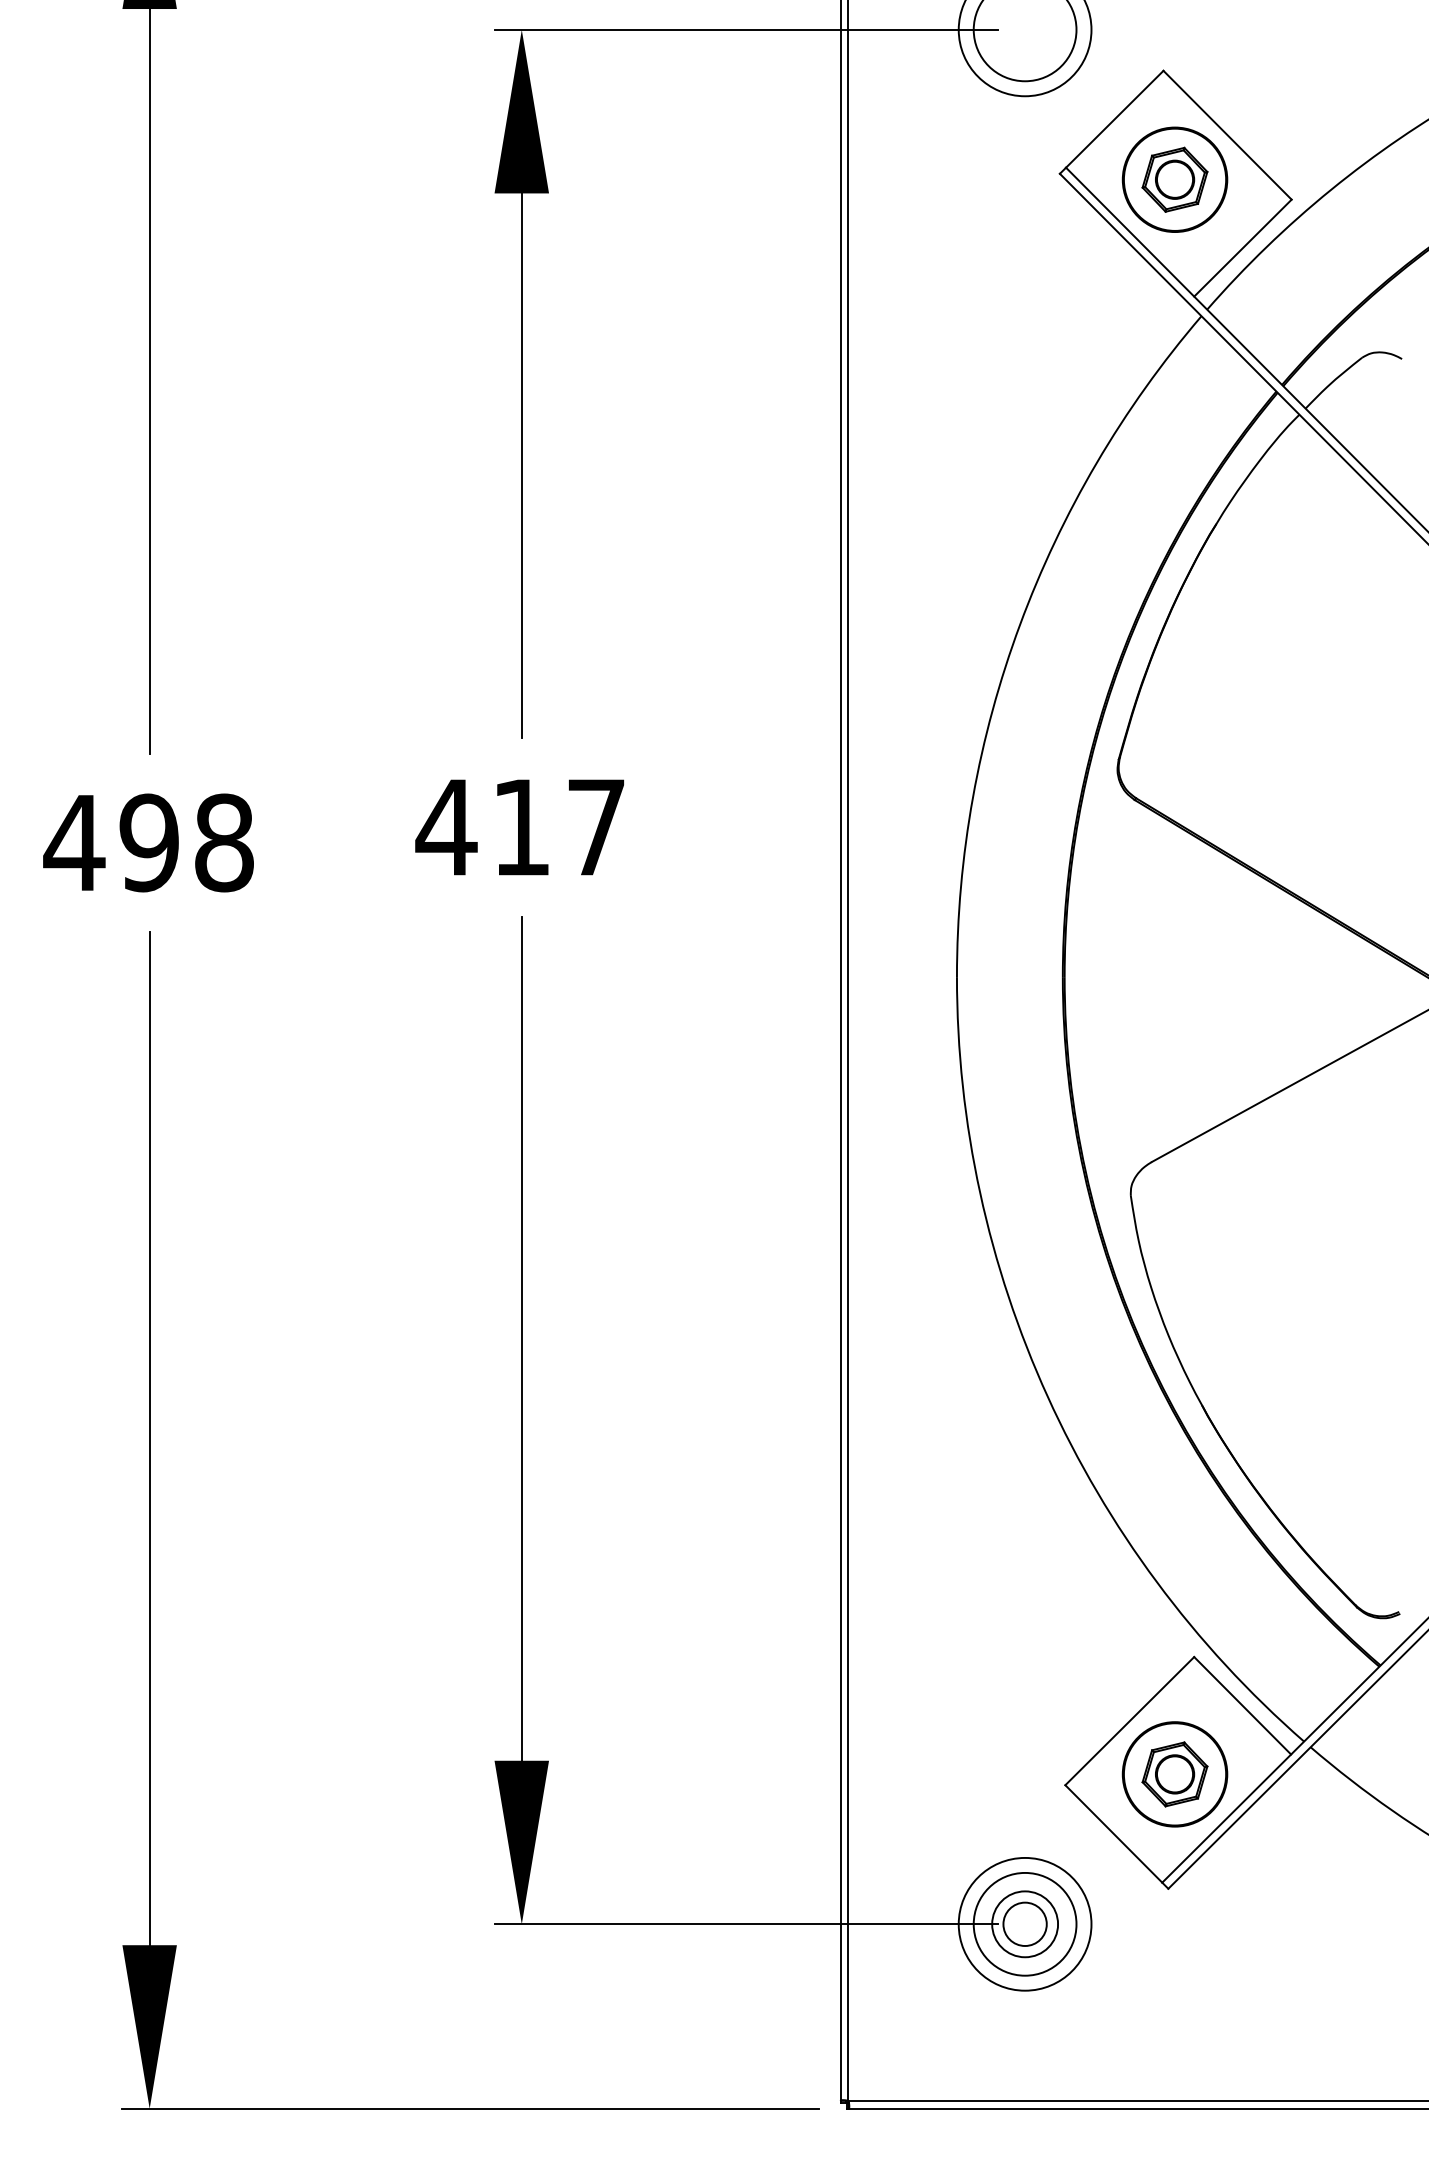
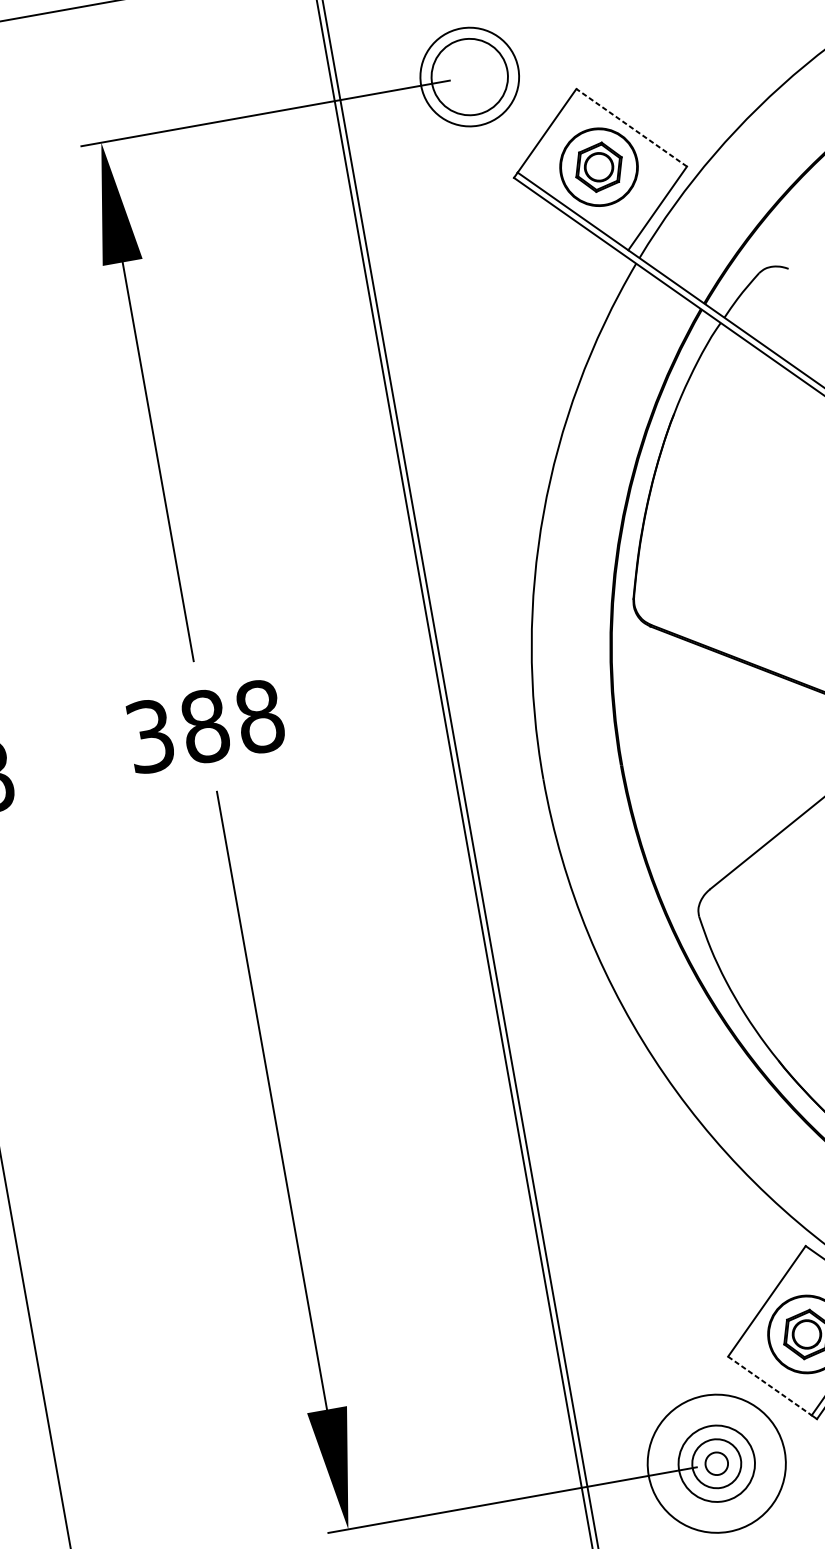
line: (1227, 135) -> (631, 127), solid -> dashed
text: (520, 827) -> (204, 726), 417 -> 388
line: (1113, 1833) -> (769, 1385), solid -> dashed
circle: (1024, 1923) -> (716, 1463), size x0.7
circle: (1024, 1923) -> (716, 1463), size x1.4

